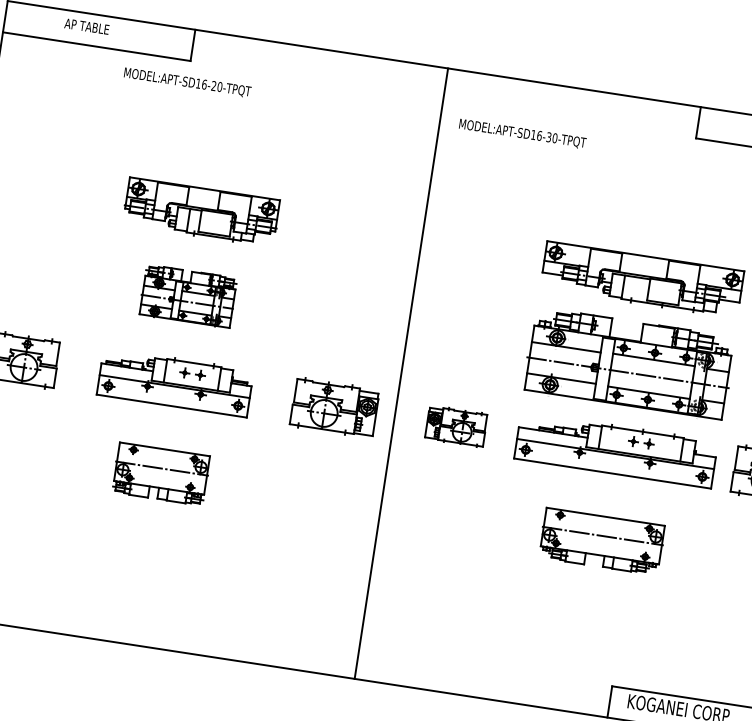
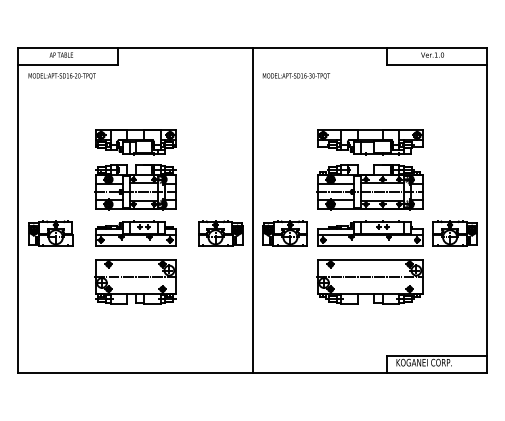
text: (186, 82) -> (61, 76), moved
part: (188, 296) -> (135, 187), size x1.67
part: (454, 426) -> (284, 233), size x1.43
part: (161, 473) -> (135, 281), size x1.67
part: (600, 540) -> (369, 281), size x1.67

